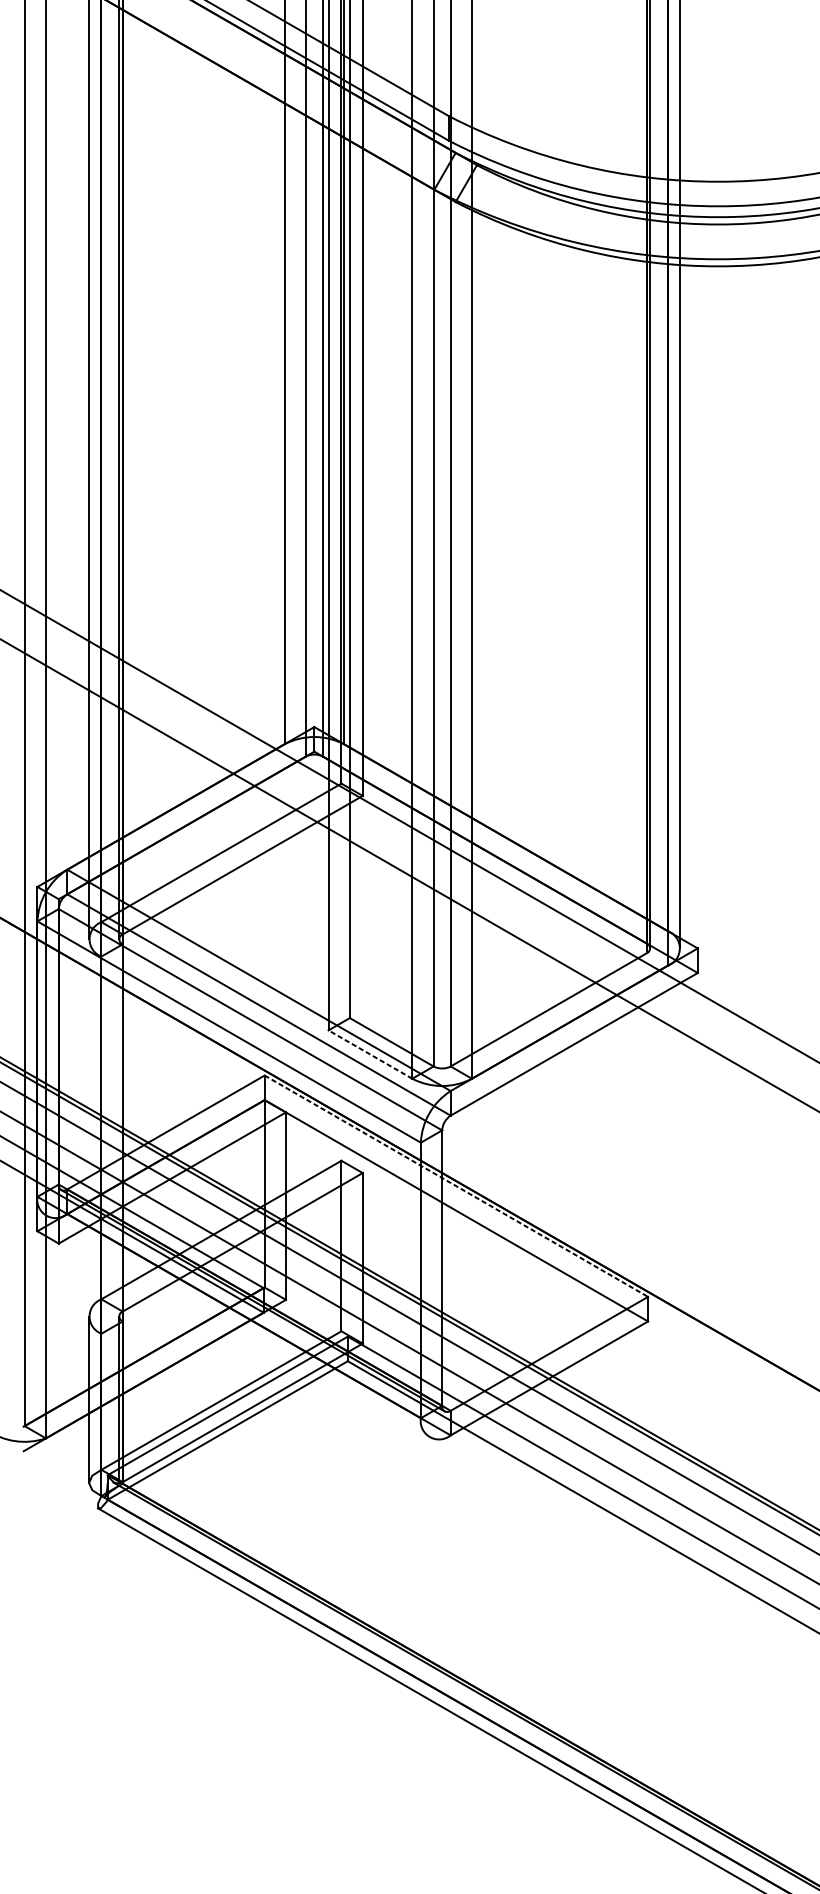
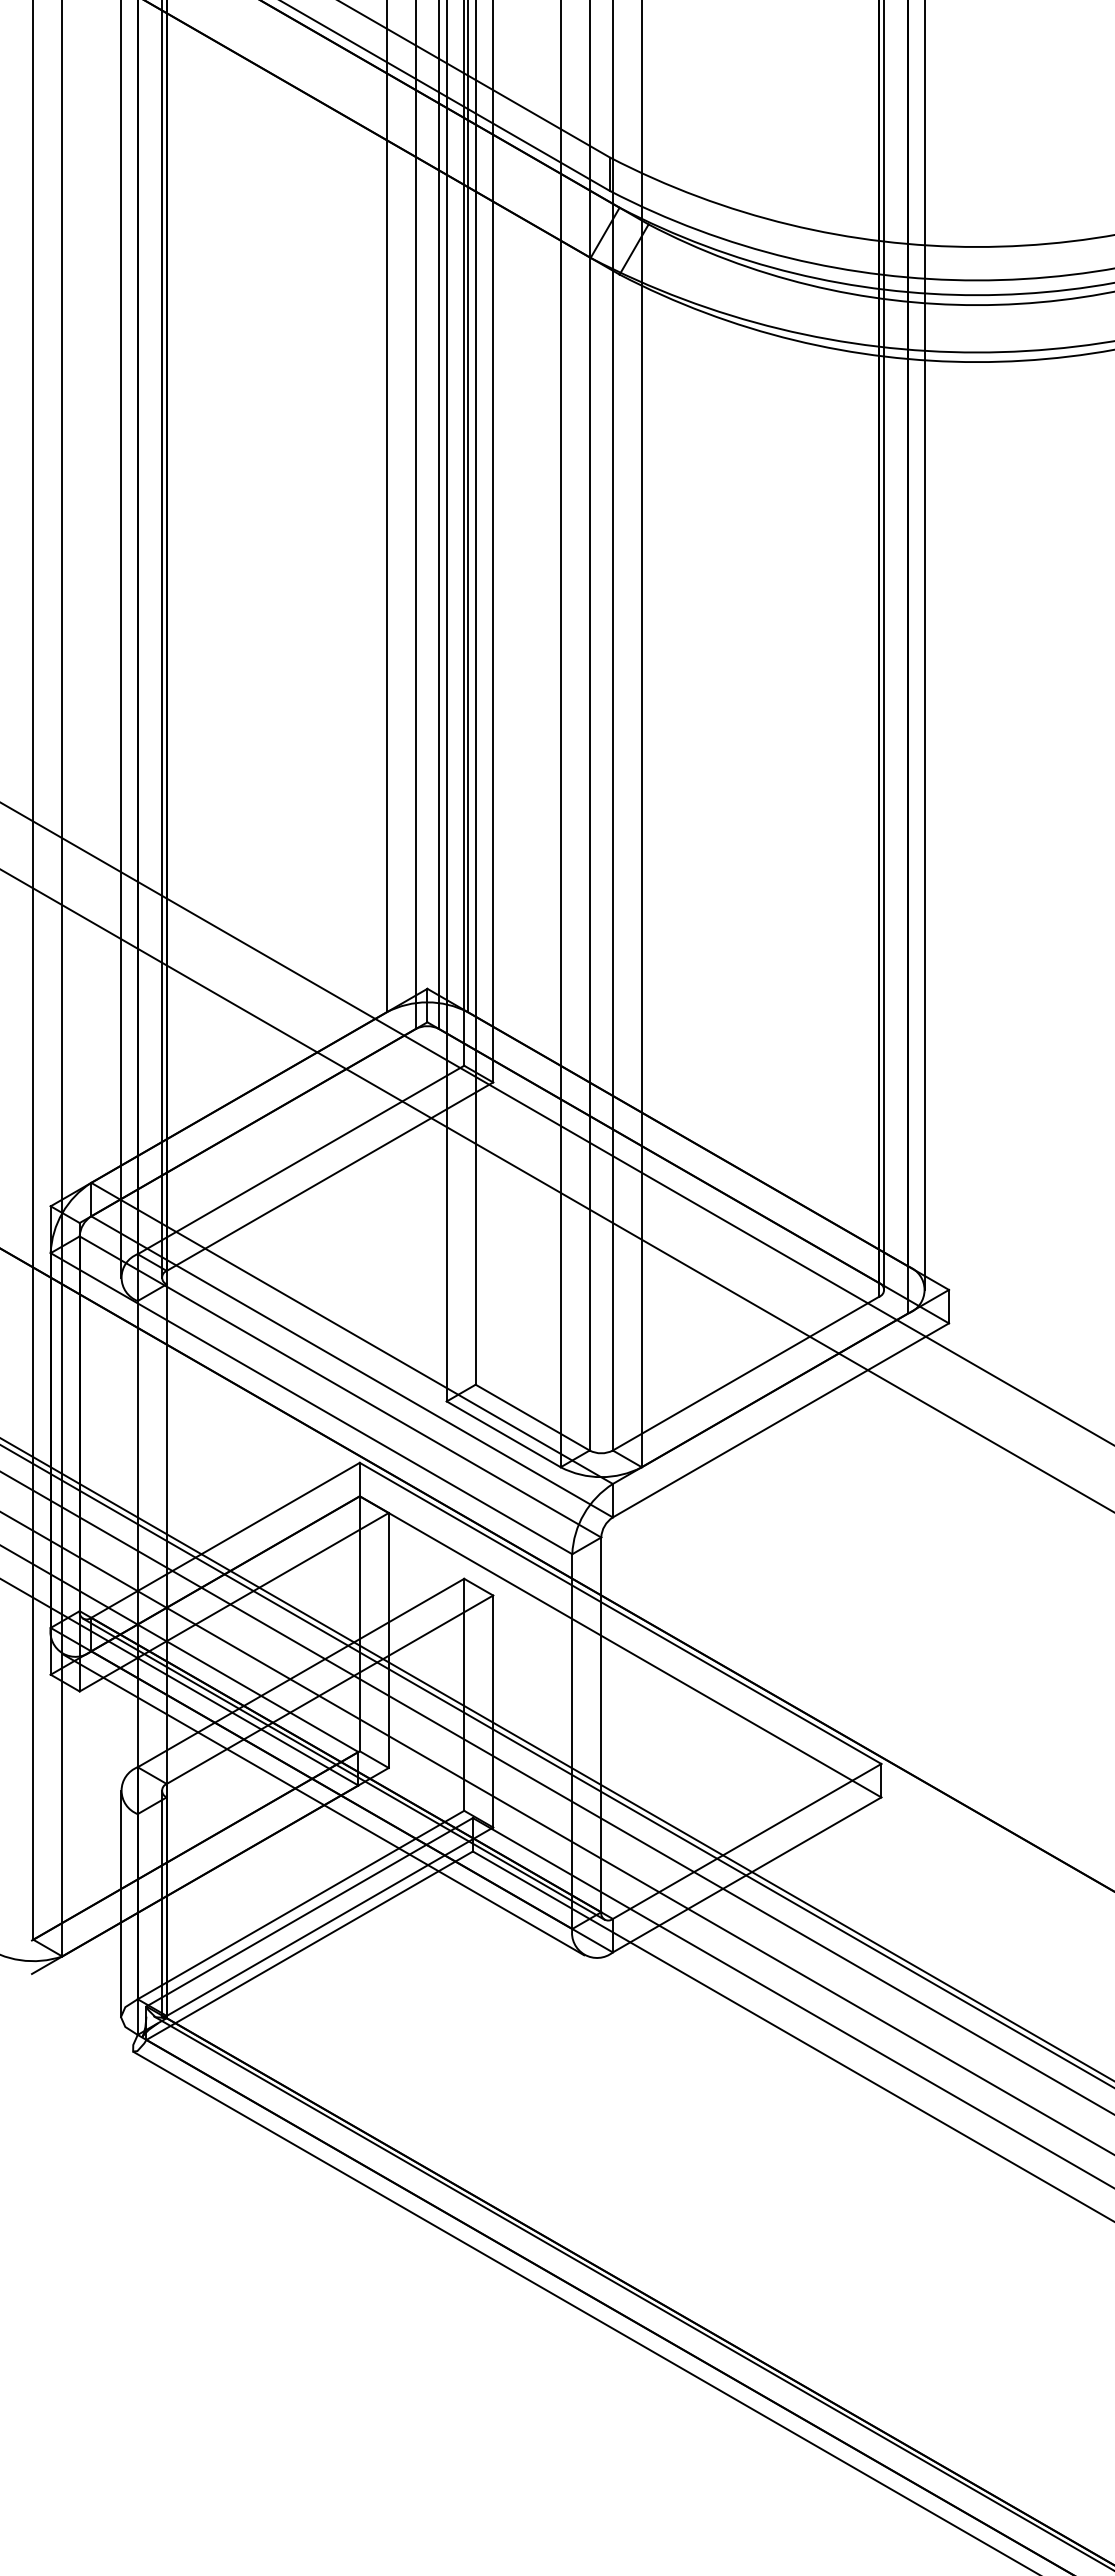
line: (370, 1054) -> (503, 1434), dashed -> solid
line: (457, 1186) -> (621, 1613), dashed -> solid
line: (237, 1326) -> (323, 1804), added

